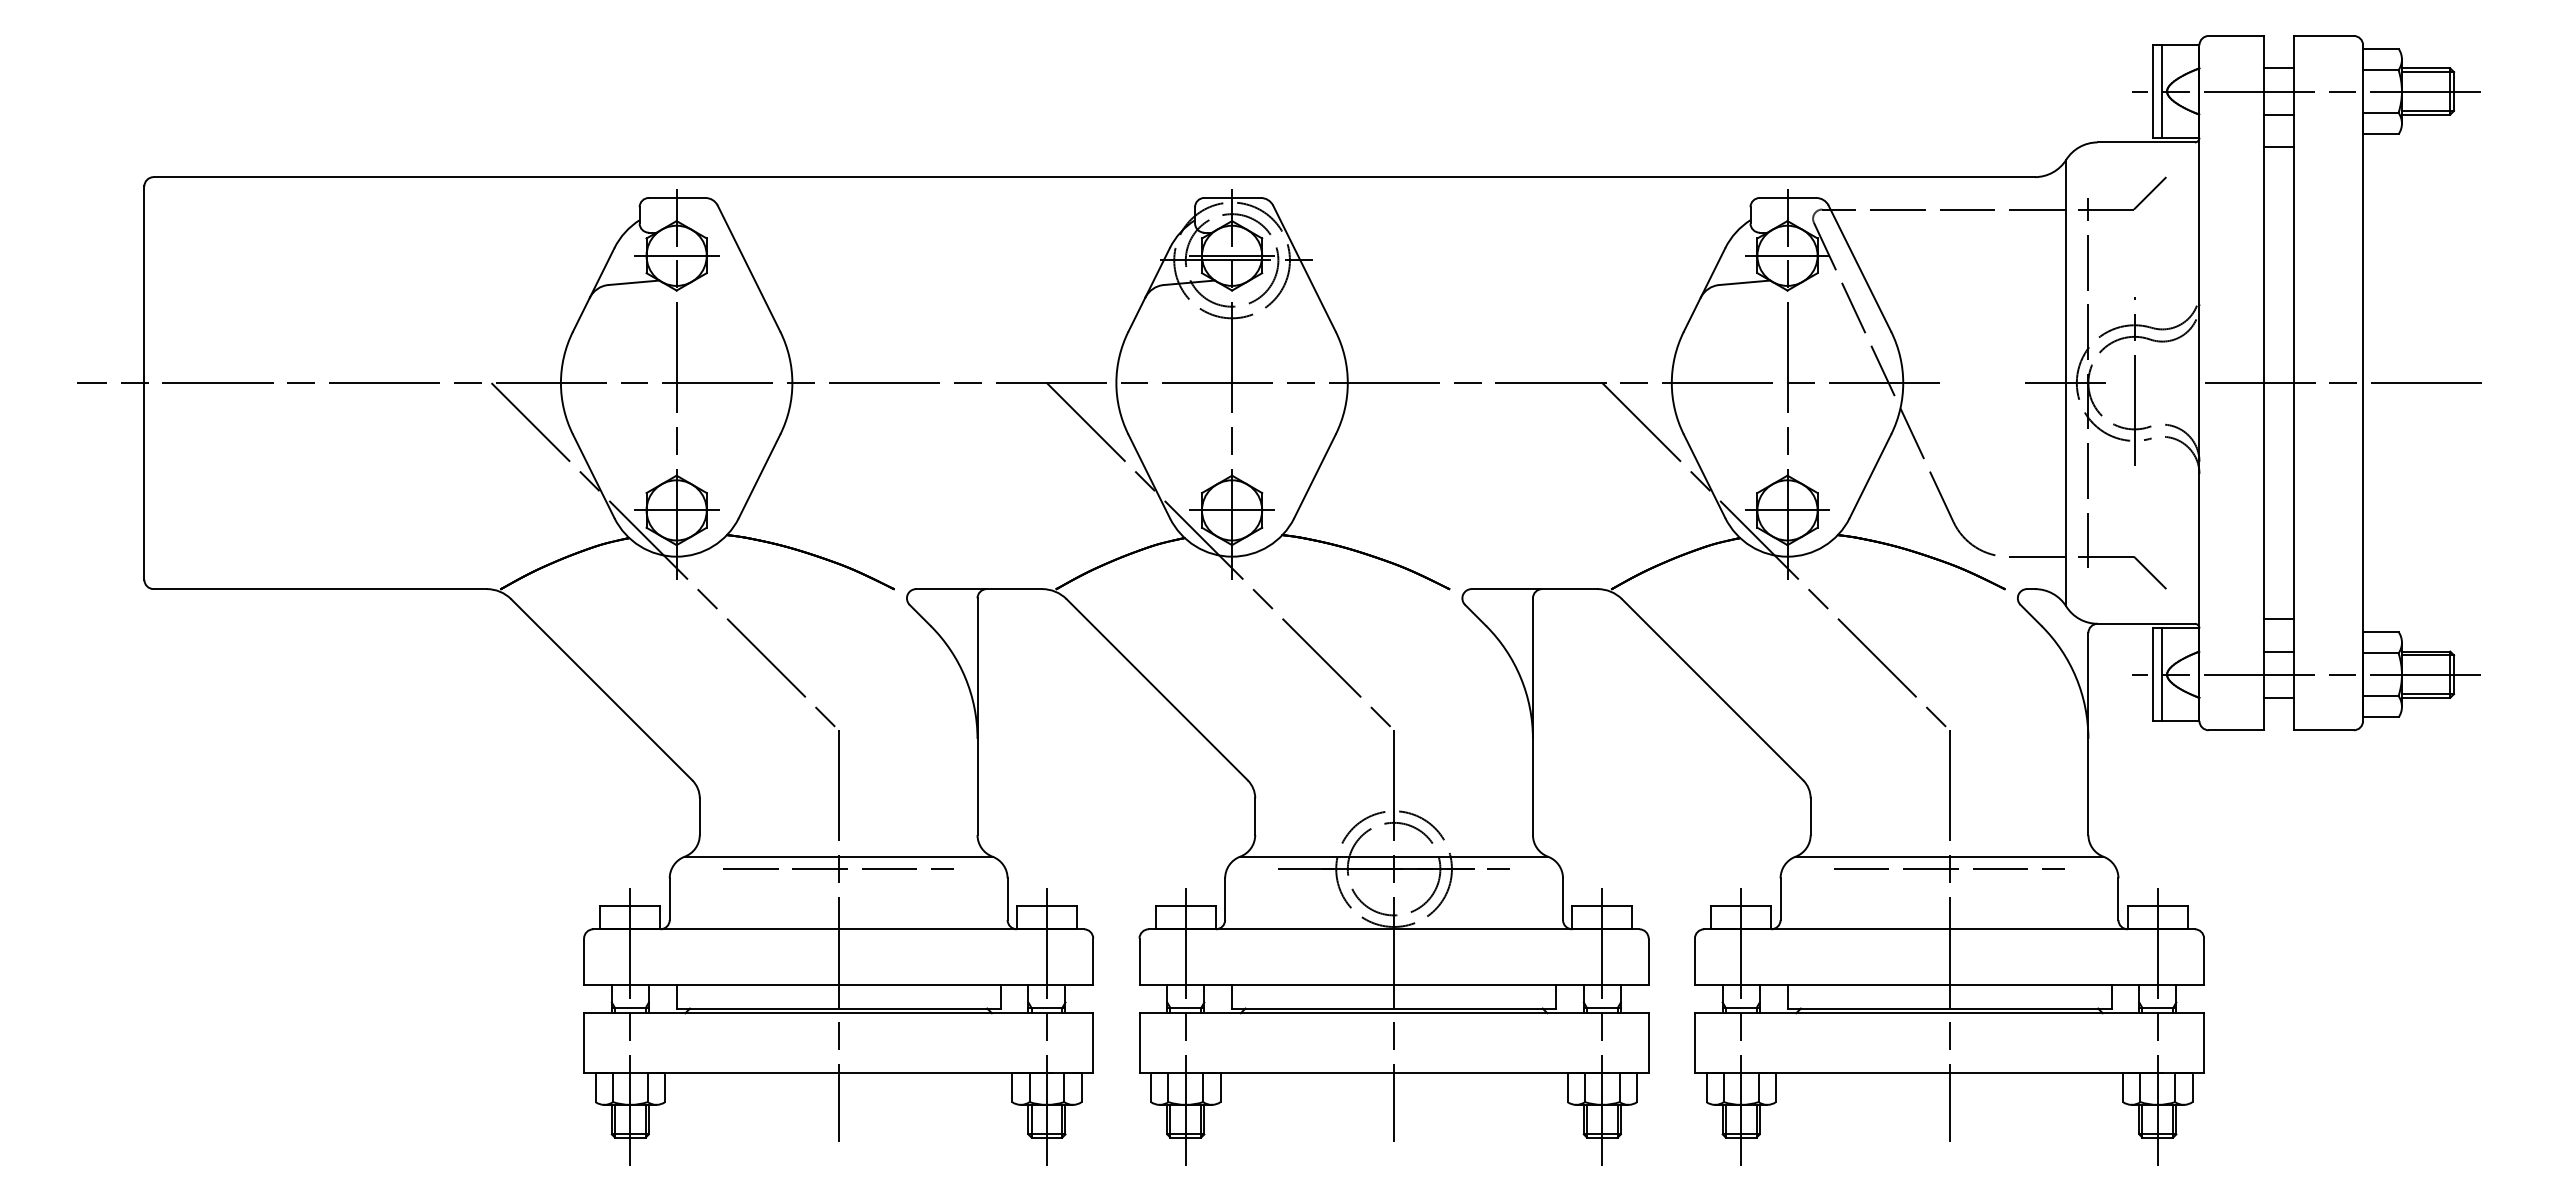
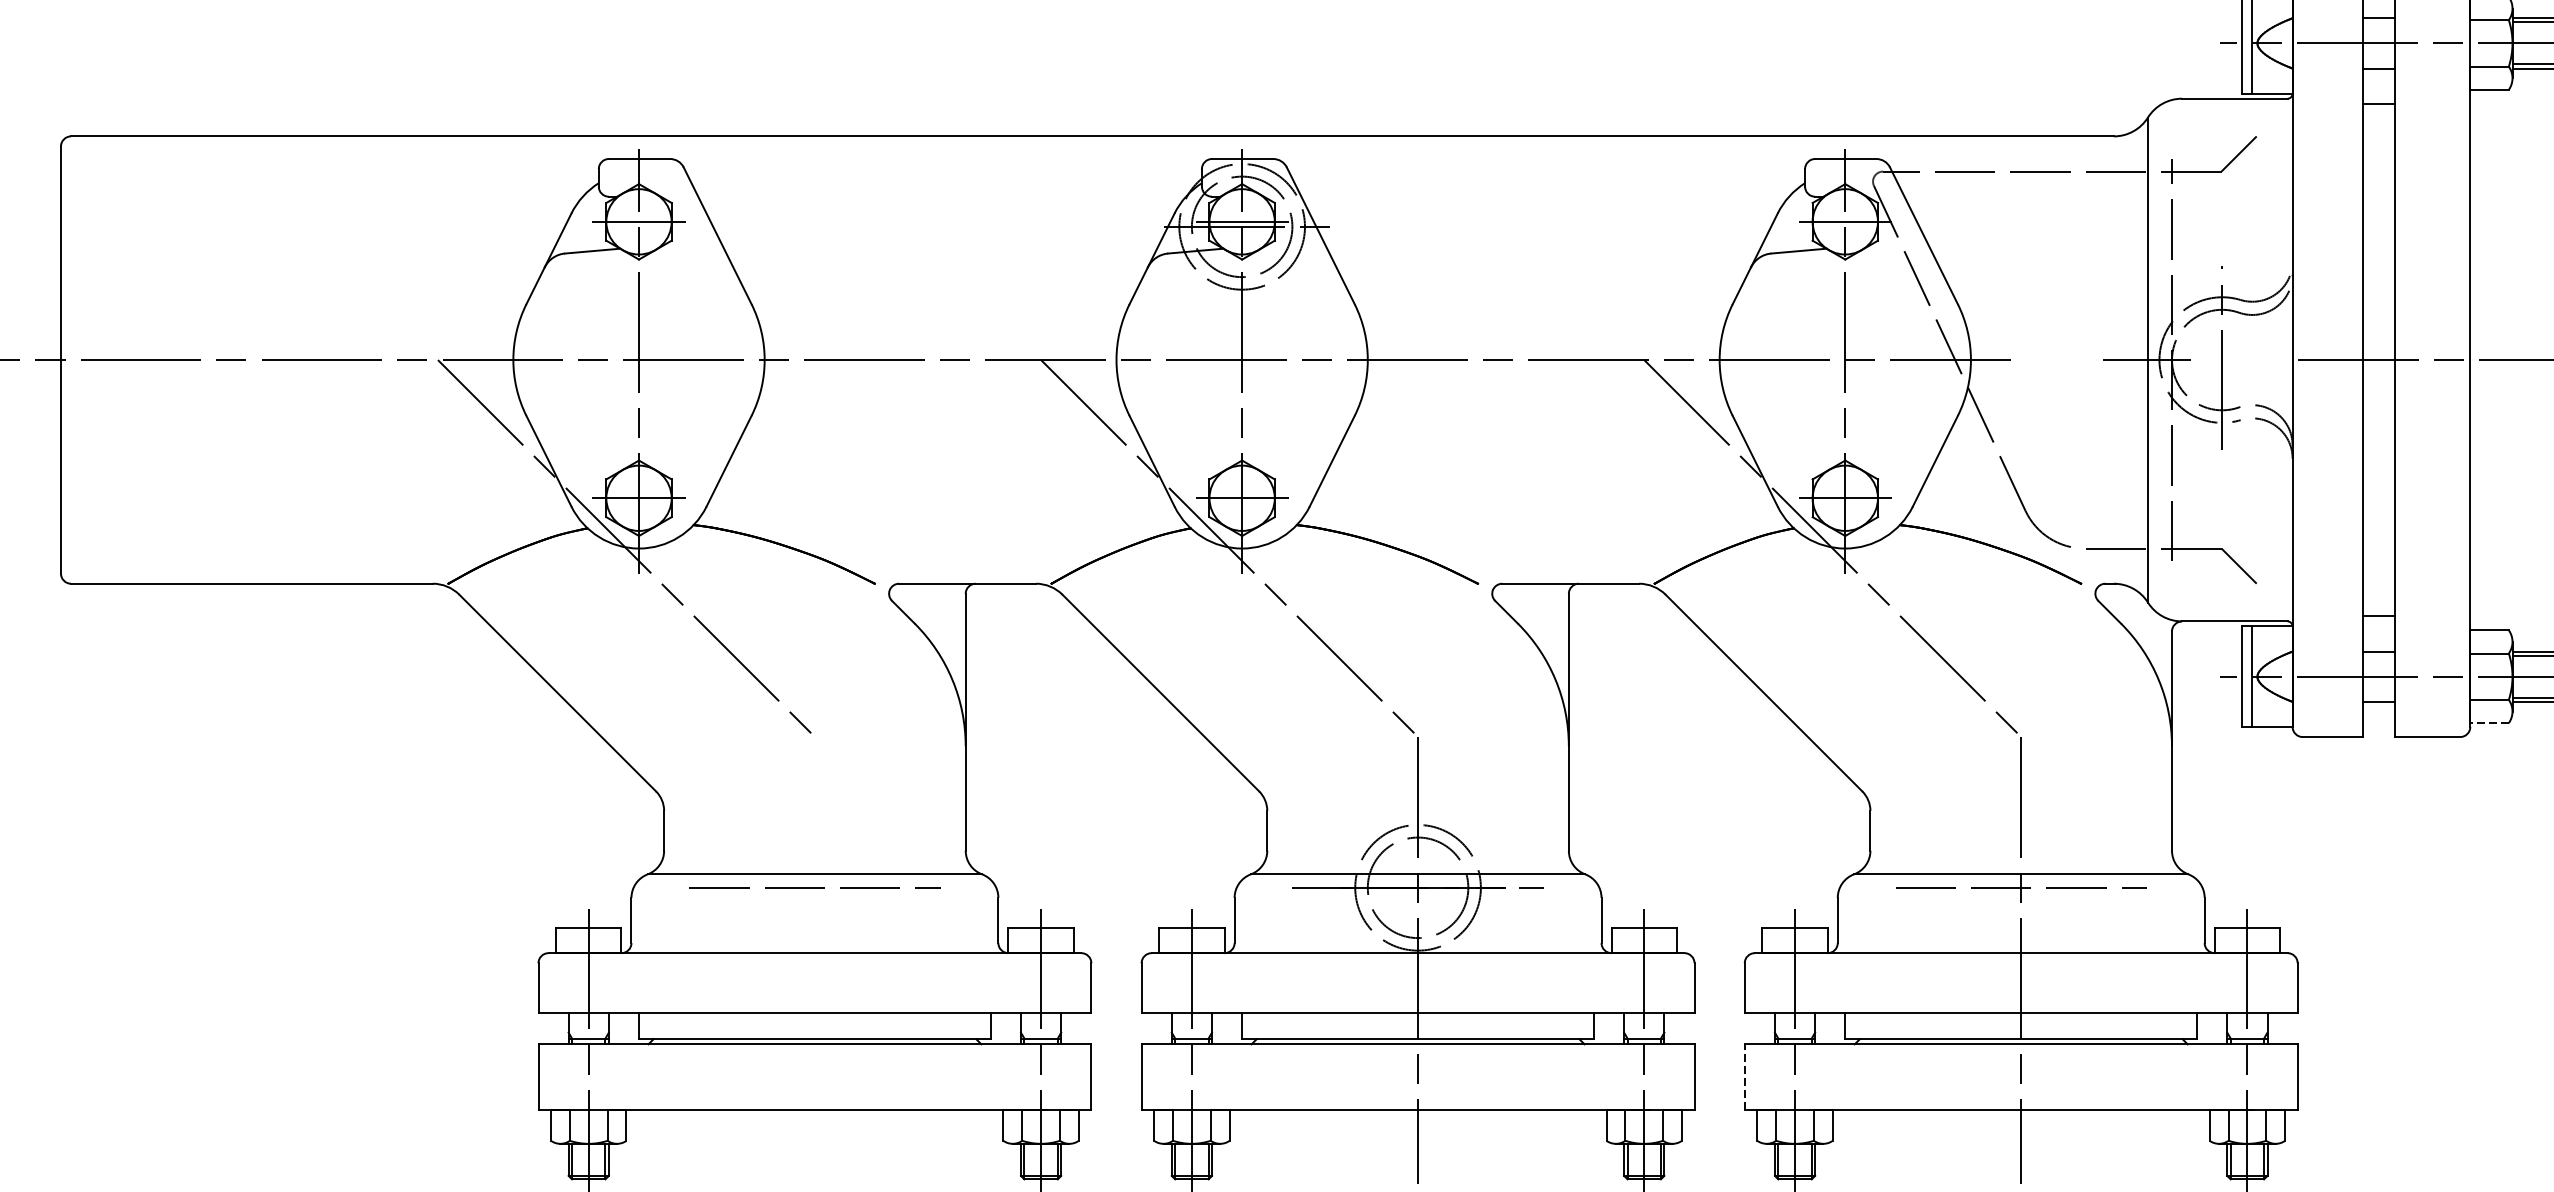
line: (2380, 717) -> (2489, 723), solid -> dashed
line: (838, 936) -> (814, 960), removed
line: (1694, 1042) -> (1744, 1076), solid -> dashed

